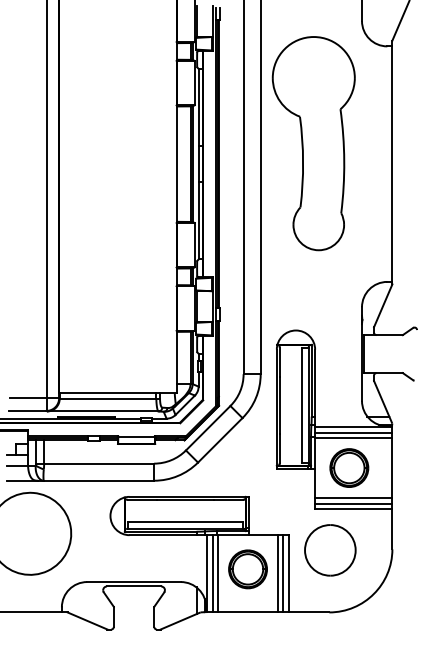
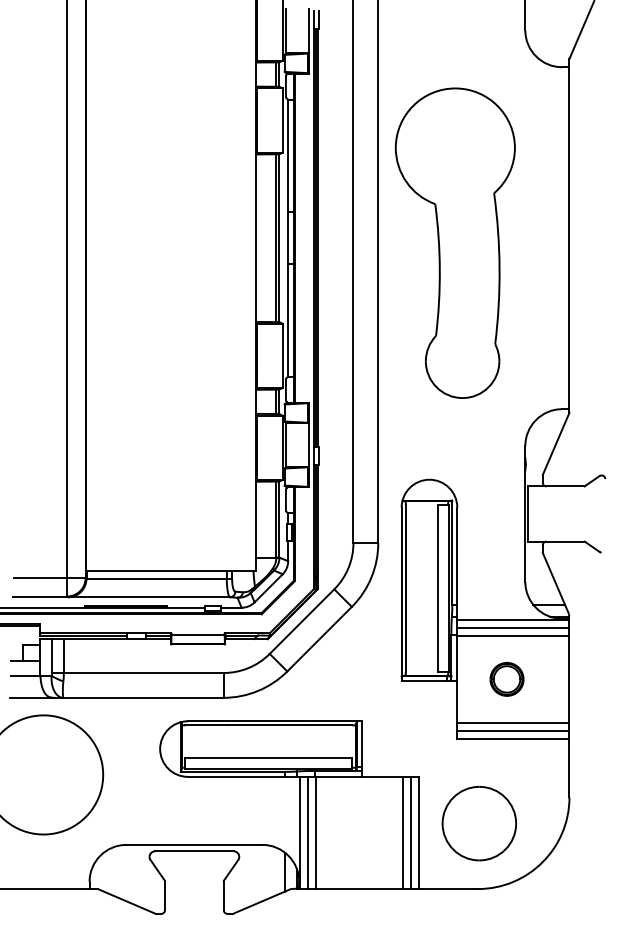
part: (313, 143) -> (454, 243), moved
part: (349, 467) -> (507, 678), size x0.6
part: (330, 550) -> (479, 823), moved
part: (247, 569) -> (359, 826), removed

